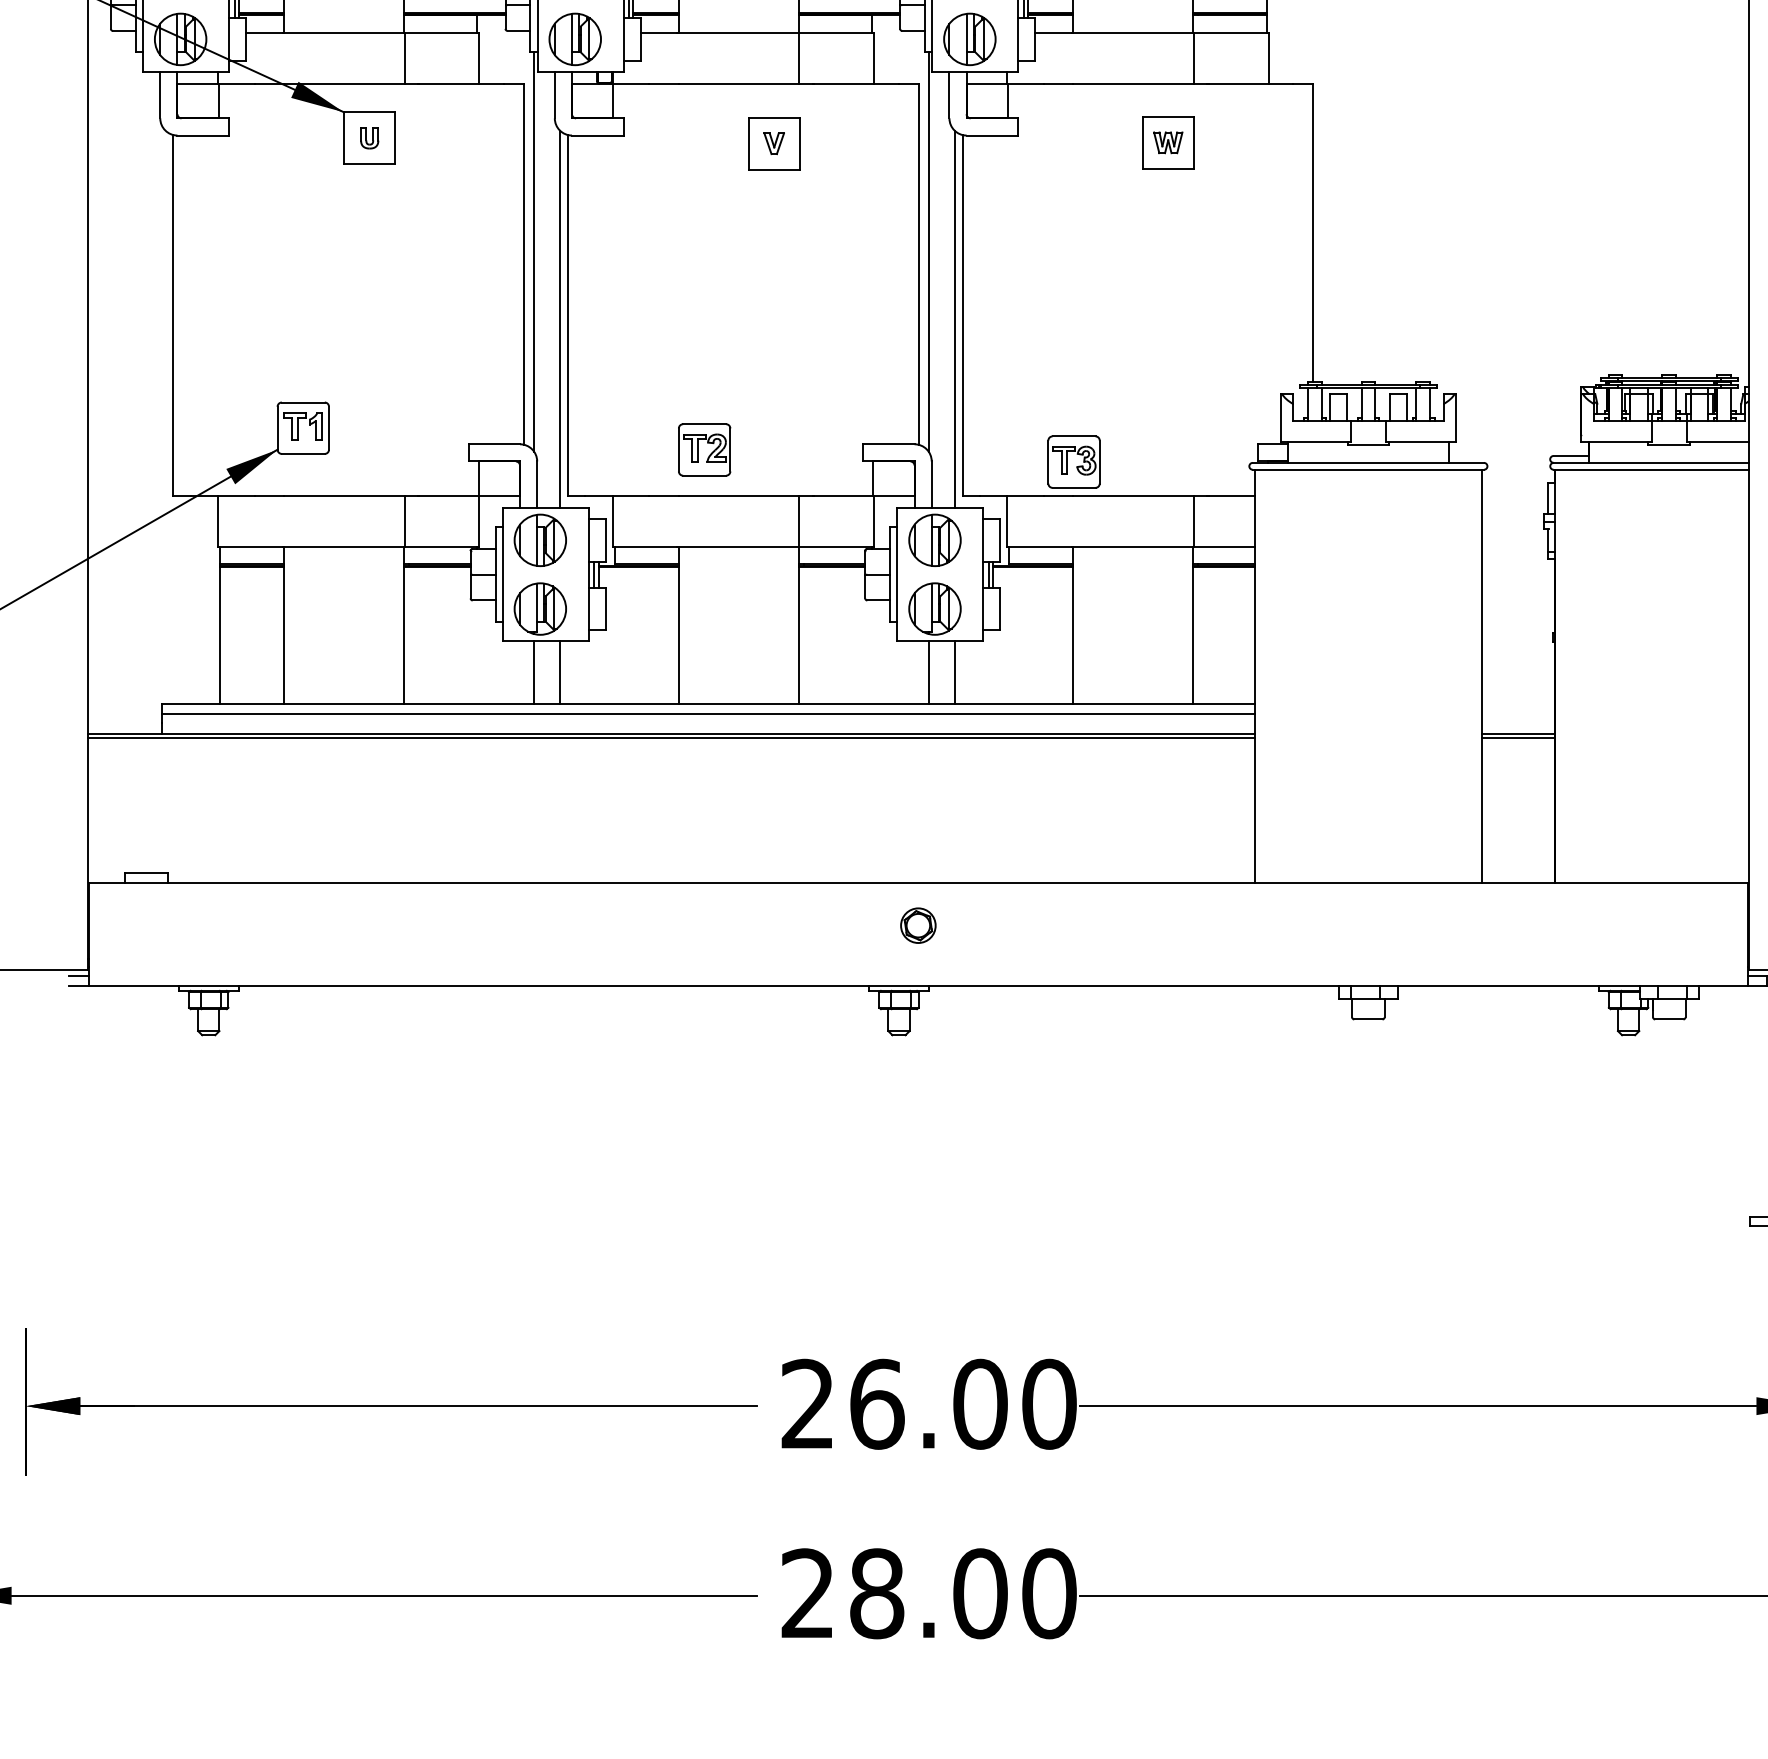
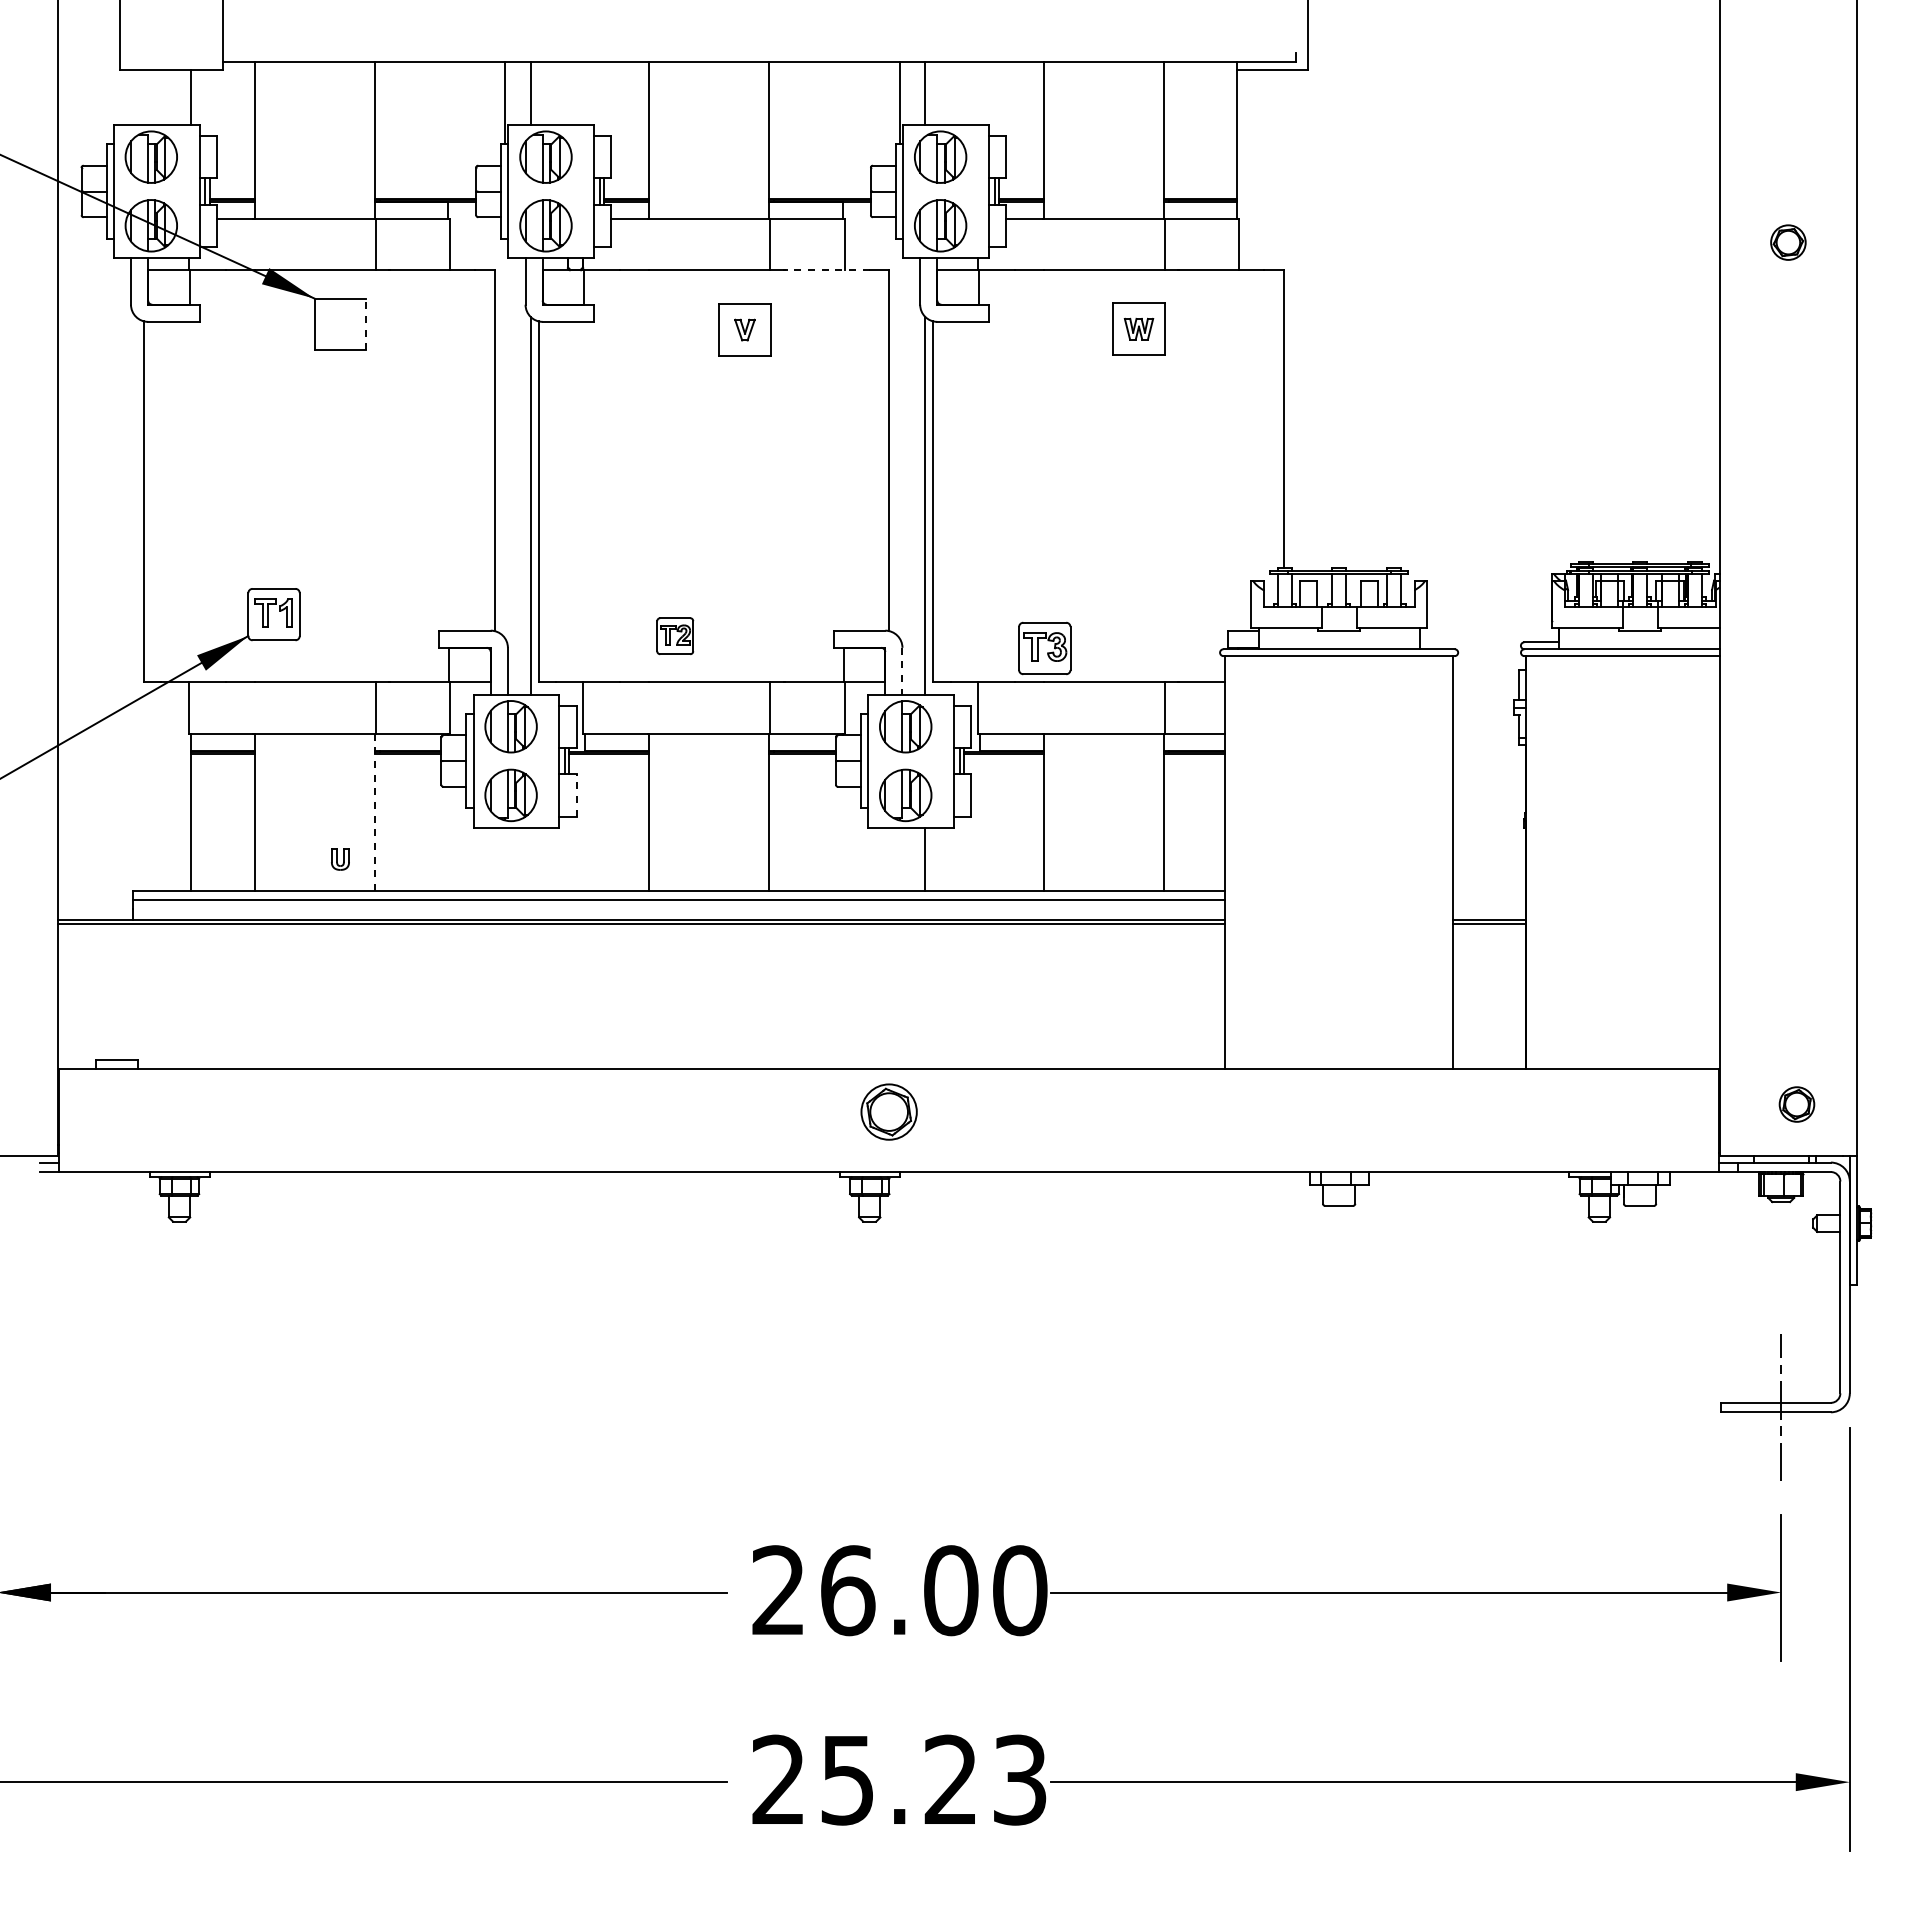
line: (855, 84) -> (826, 270), solid -> dashed
part: (369, 138) -> (340, 859), moved
line: (395, 138) -> (366, 324), solid -> dashed
line: (534, 252) -> (505, 438), removed
line: (928, 252) -> (899, 438), removed
part: (703, 449) -> (674, 635), size x0.7
line: (931, 485) -> (902, 671), solid -> dashed
line: (605, 608) -> (576, 794), solid -> dashed
line: (403, 626) -> (374, 812), solid -> dashed
line: (534, 672) -> (505, 858), removed
line: (559, 672) -> (530, 858), removed
line: (928, 672) -> (899, 858), removed
part: (917, 925) -> (888, 1111), size x1.6
text: (962, 1593) -> (933, 1779), 28.00 -> 25.23

